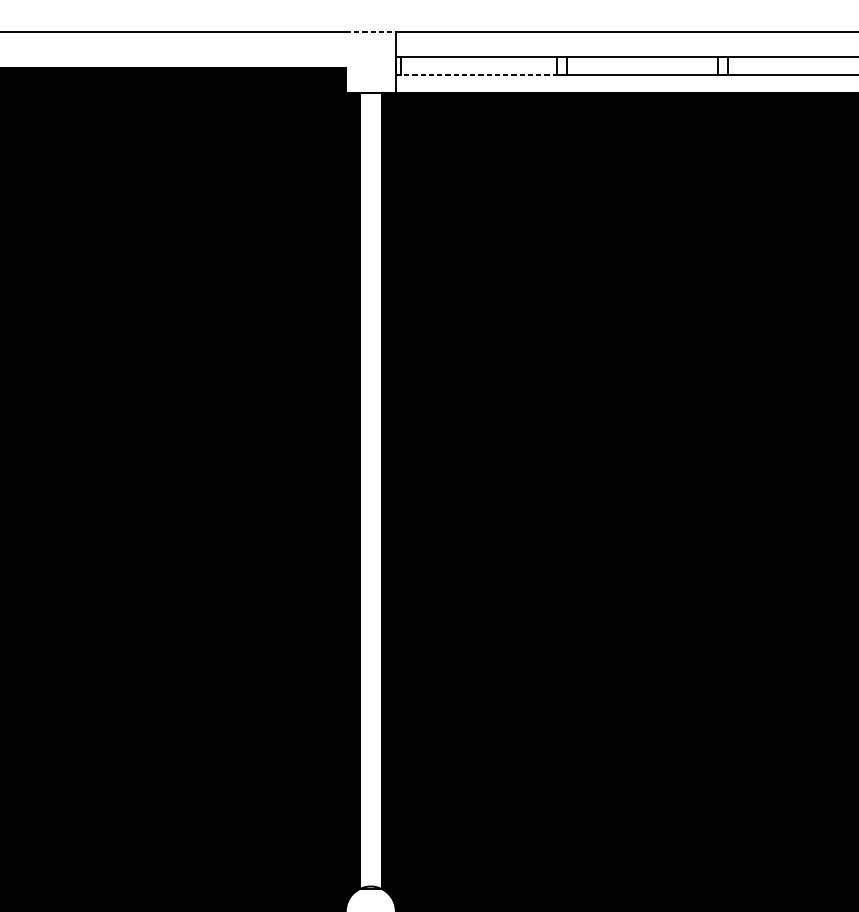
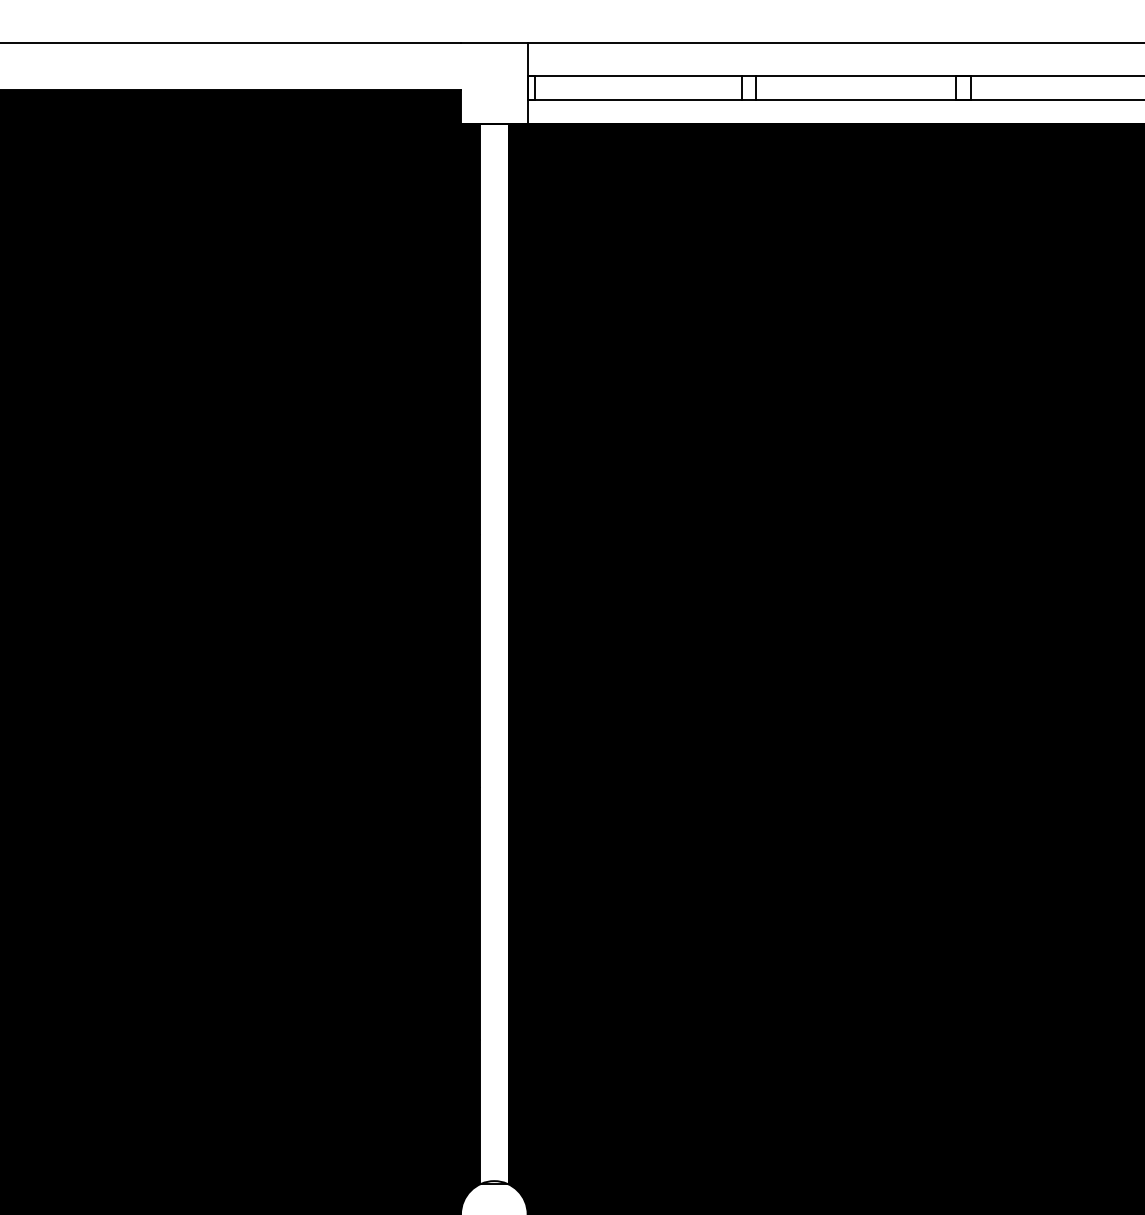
line: (370, 31) -> (494, 42), dashed -> solid
line: (476, 74) -> (635, 99), dashed -> solid

